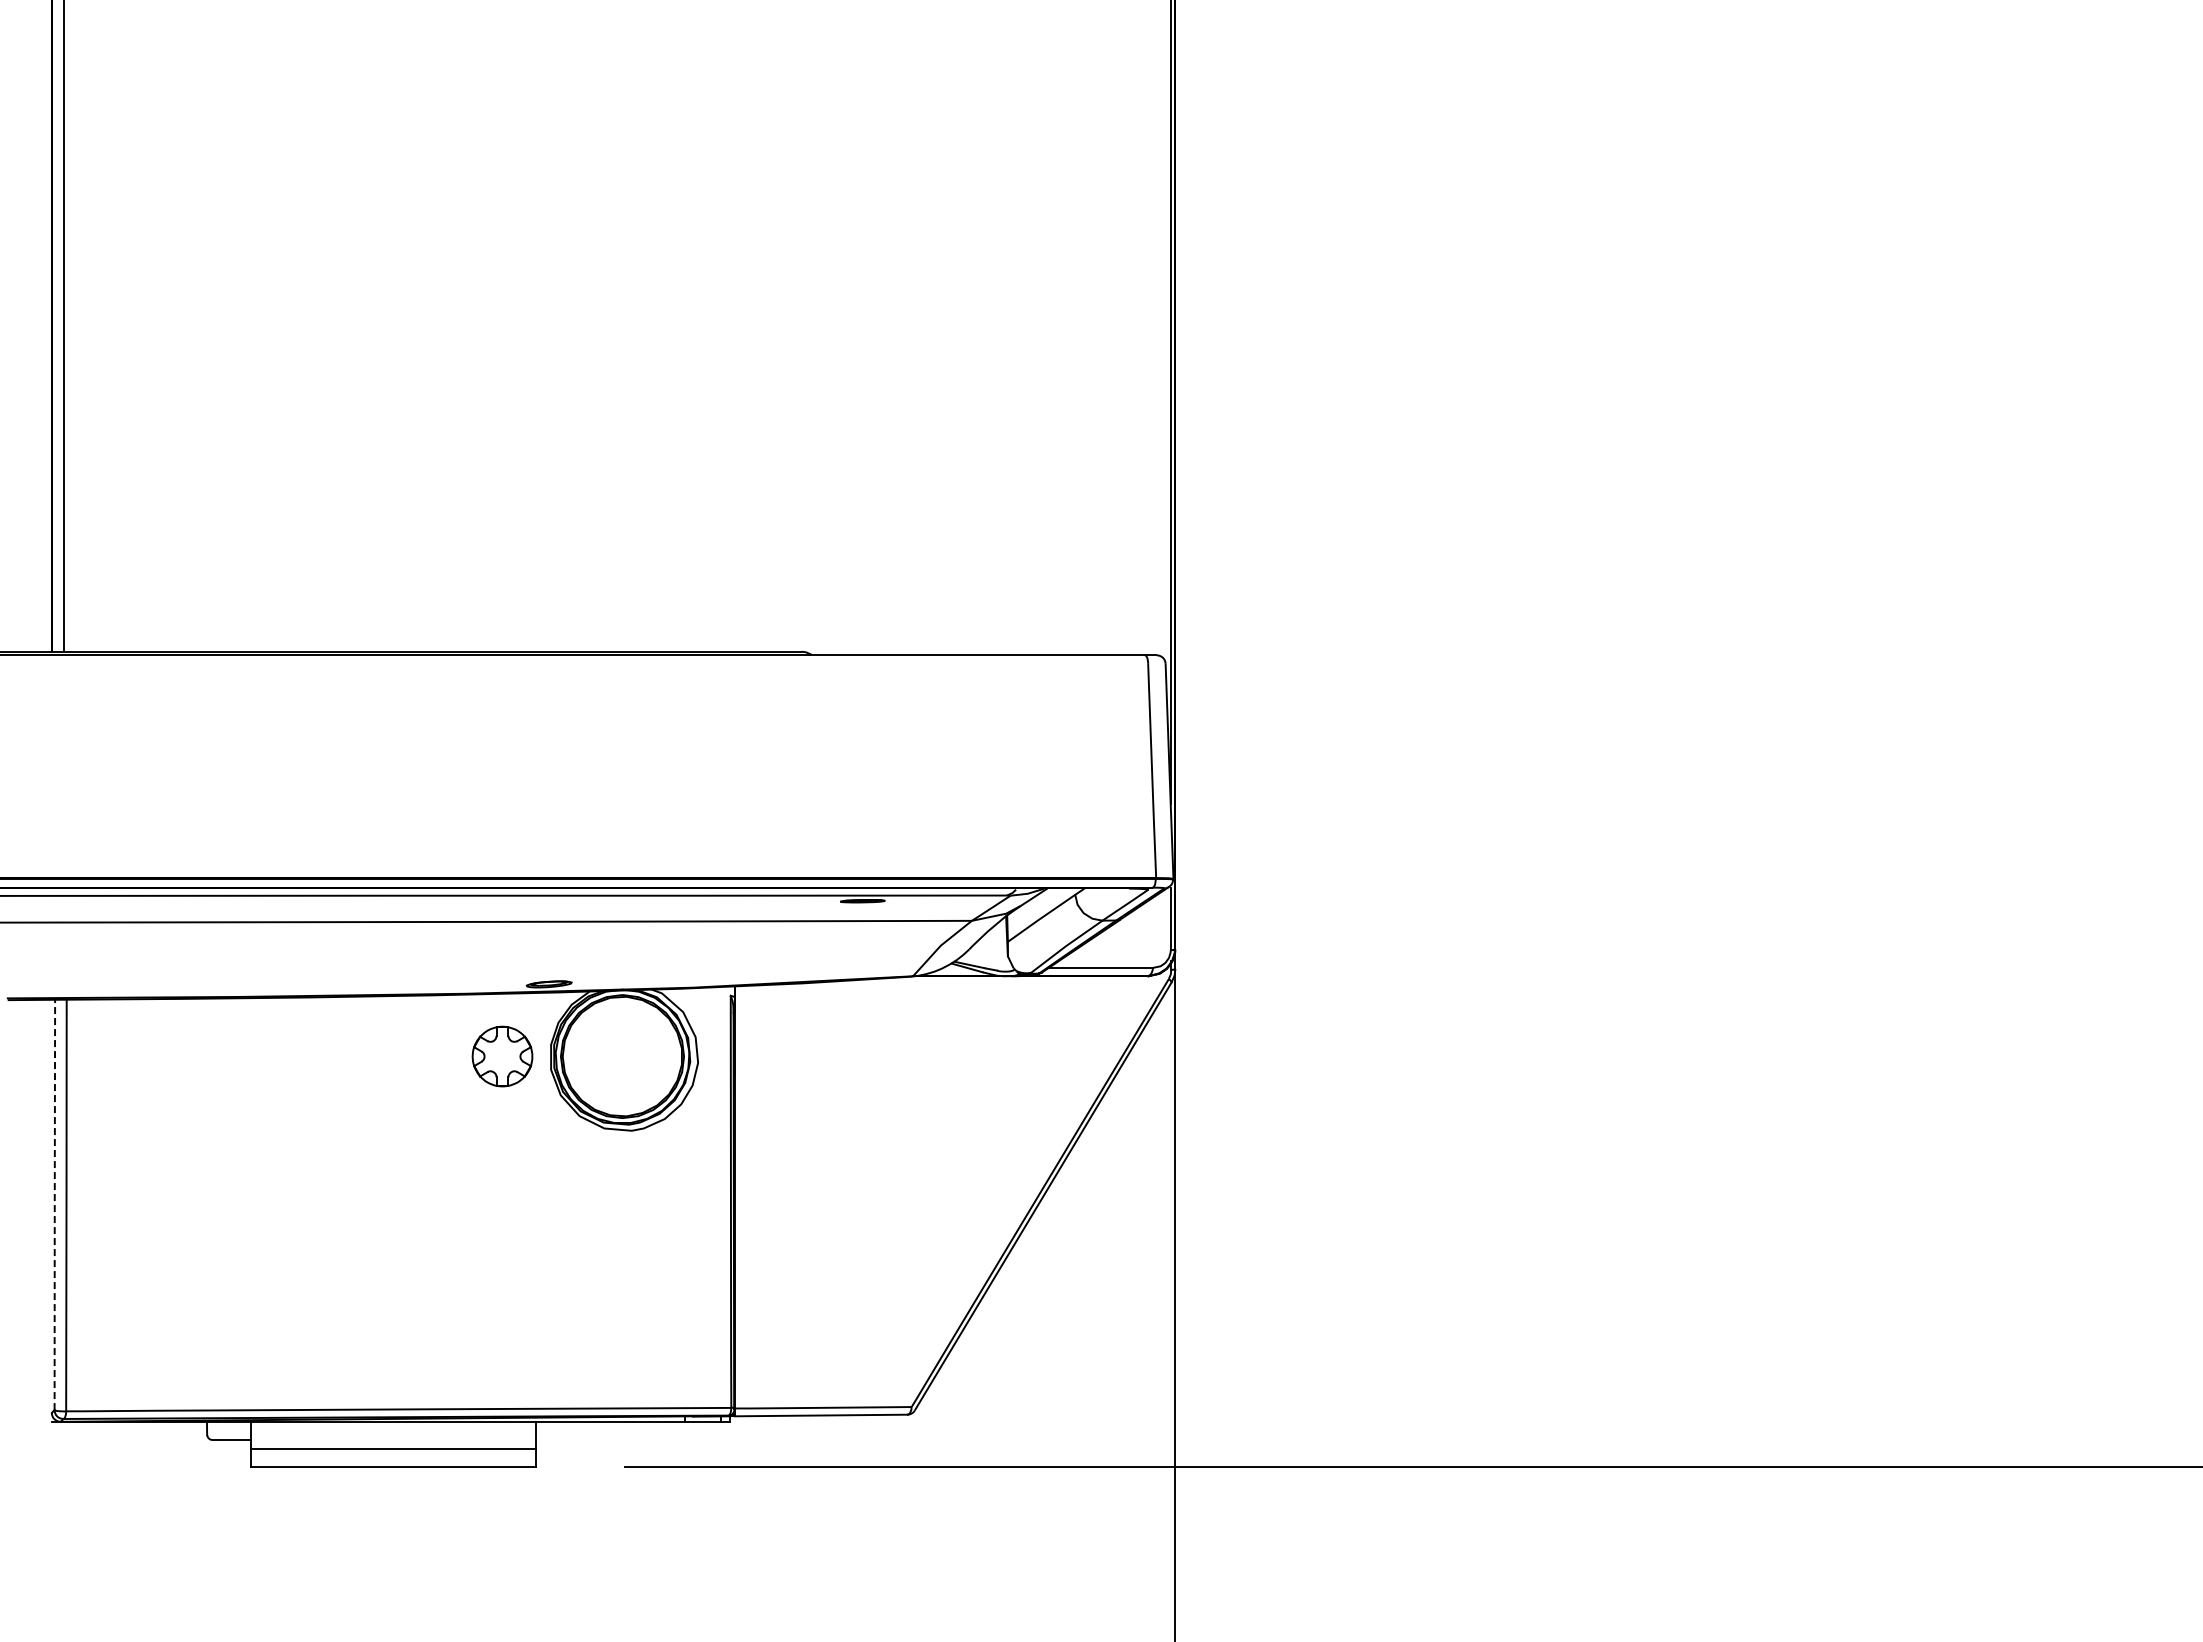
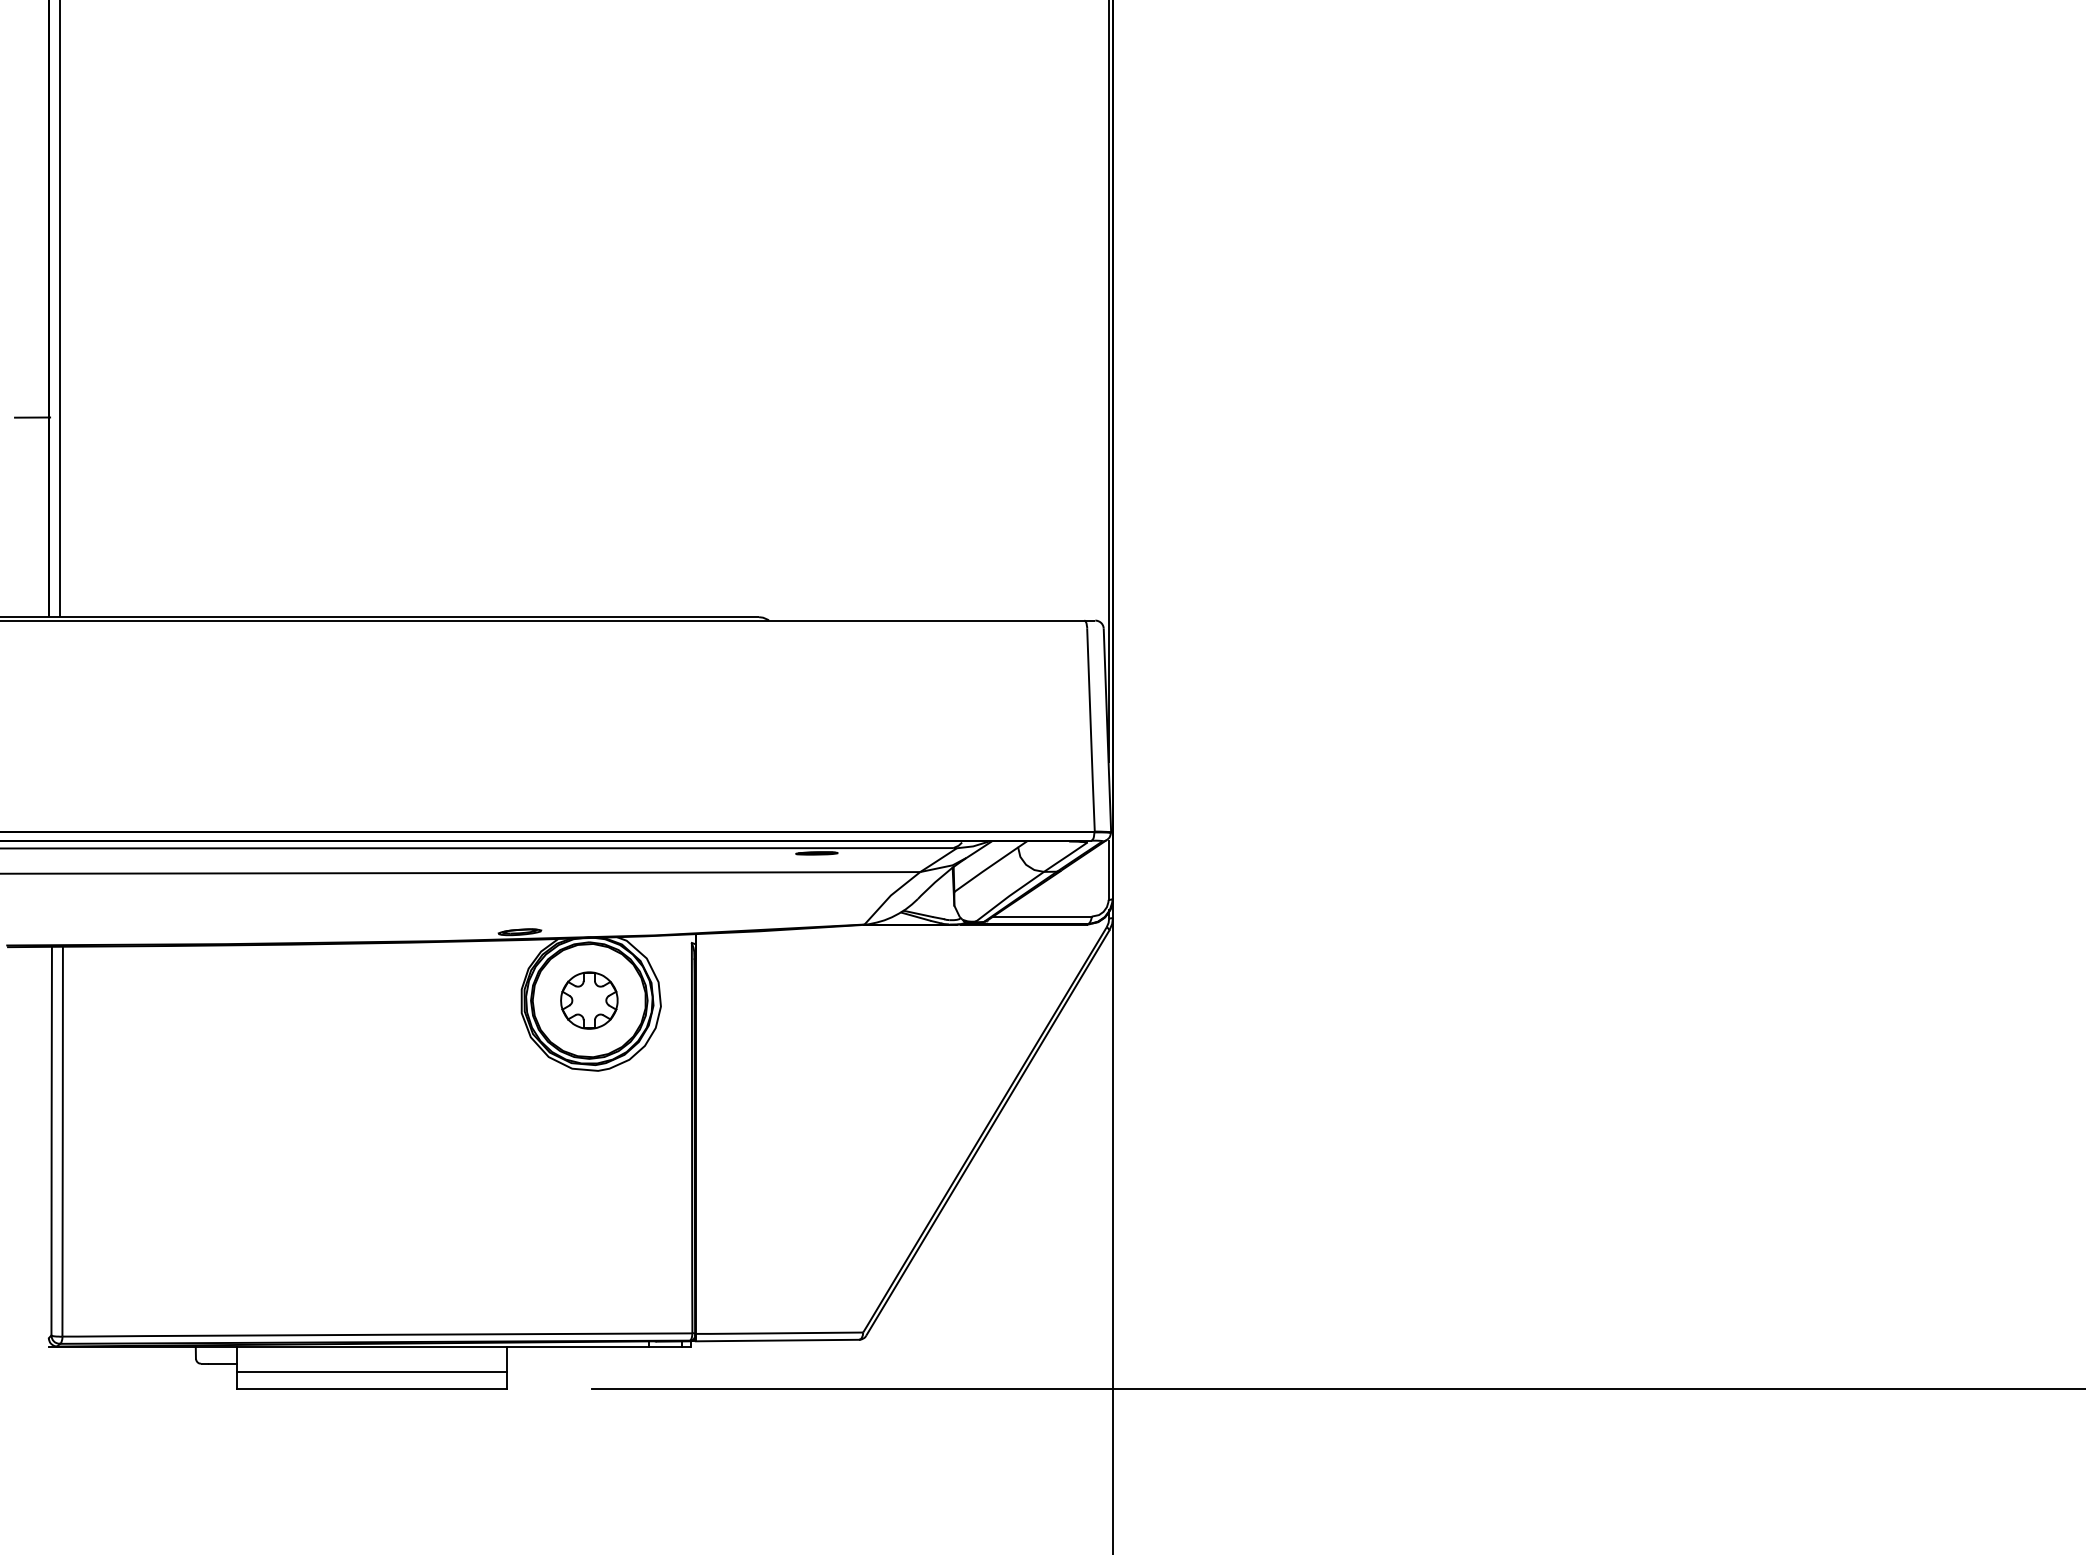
line: (34, 440) -> (32, 417), added
part: (502, 1056) -> (589, 1000), moved
line: (54, 1204) -> (51, 1140), dashed -> solid

